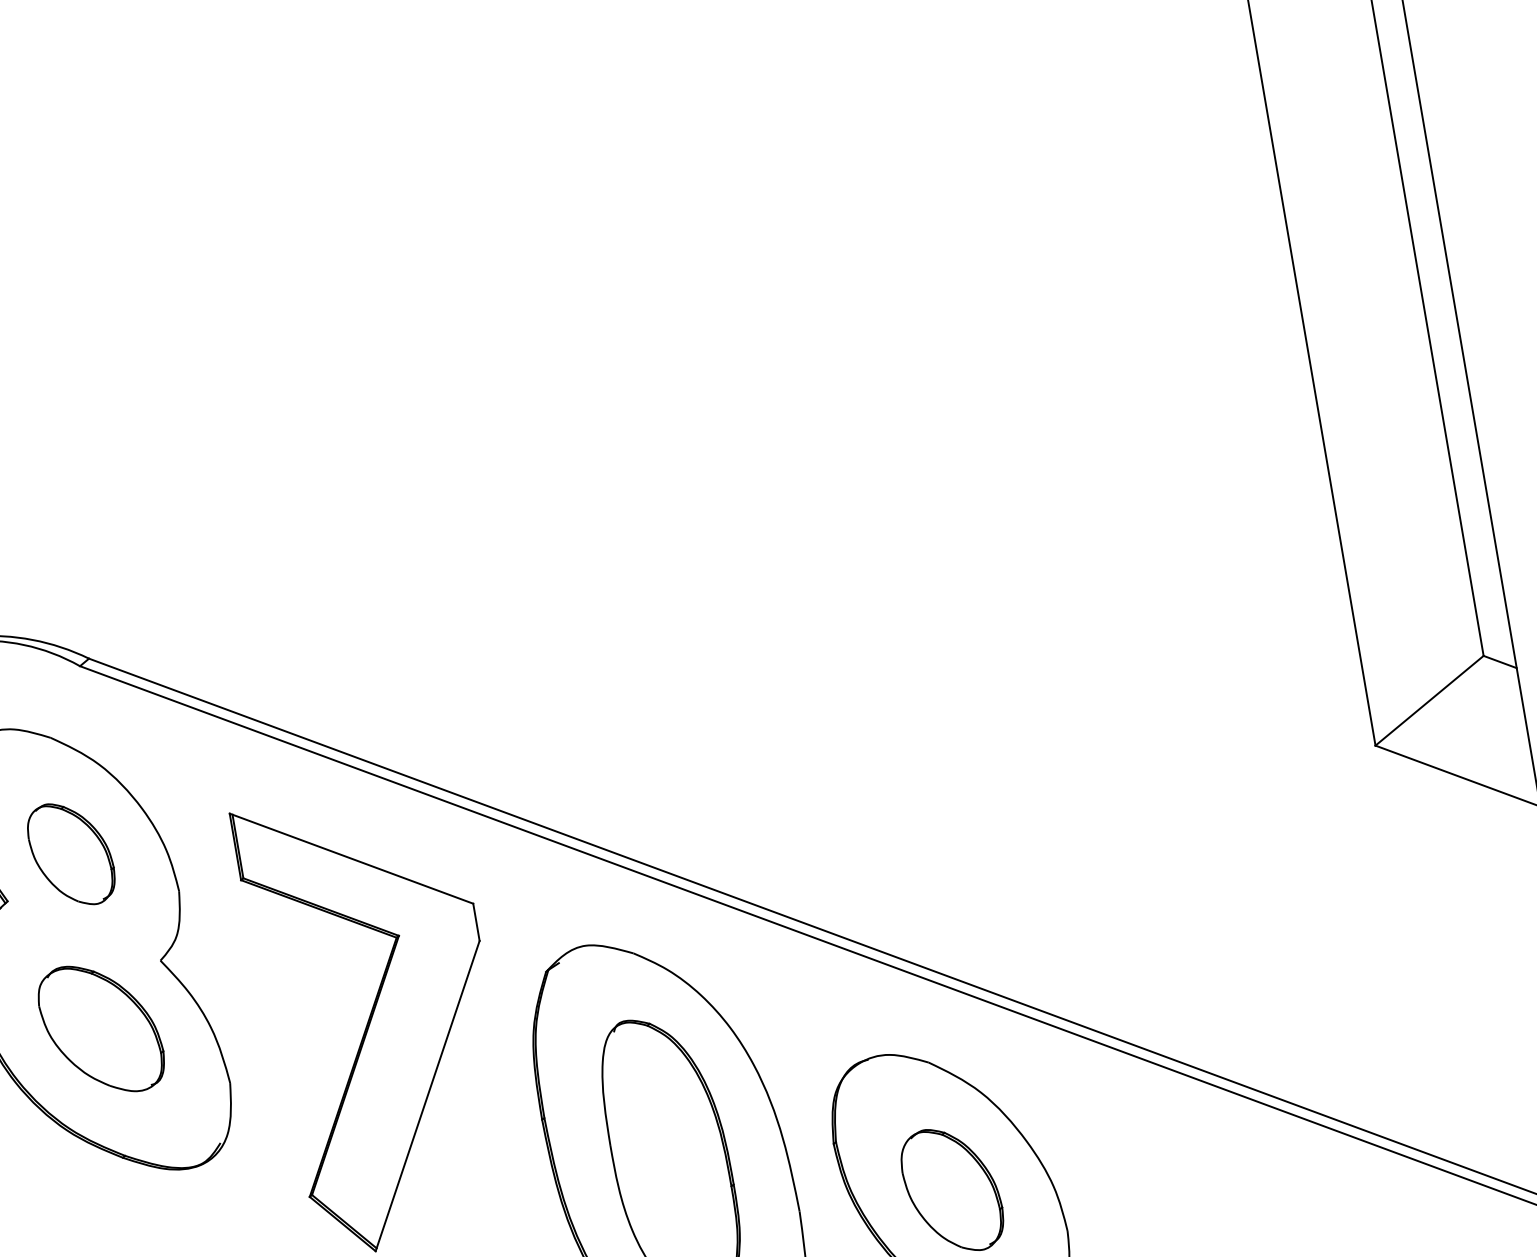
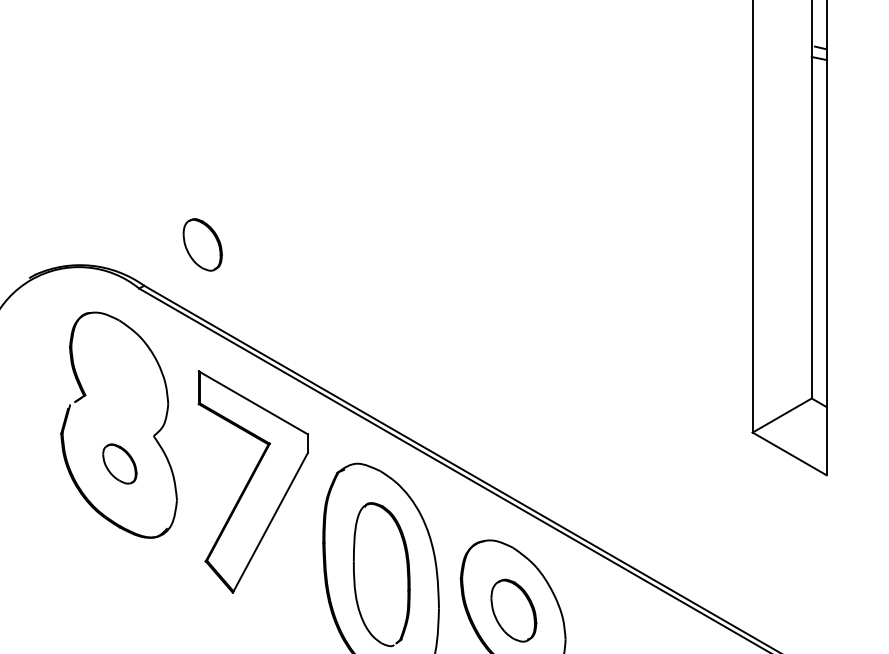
part: (70, 853) -> (202, 244), moved
part: (100, 1028) -> (119, 463), size x0.6

